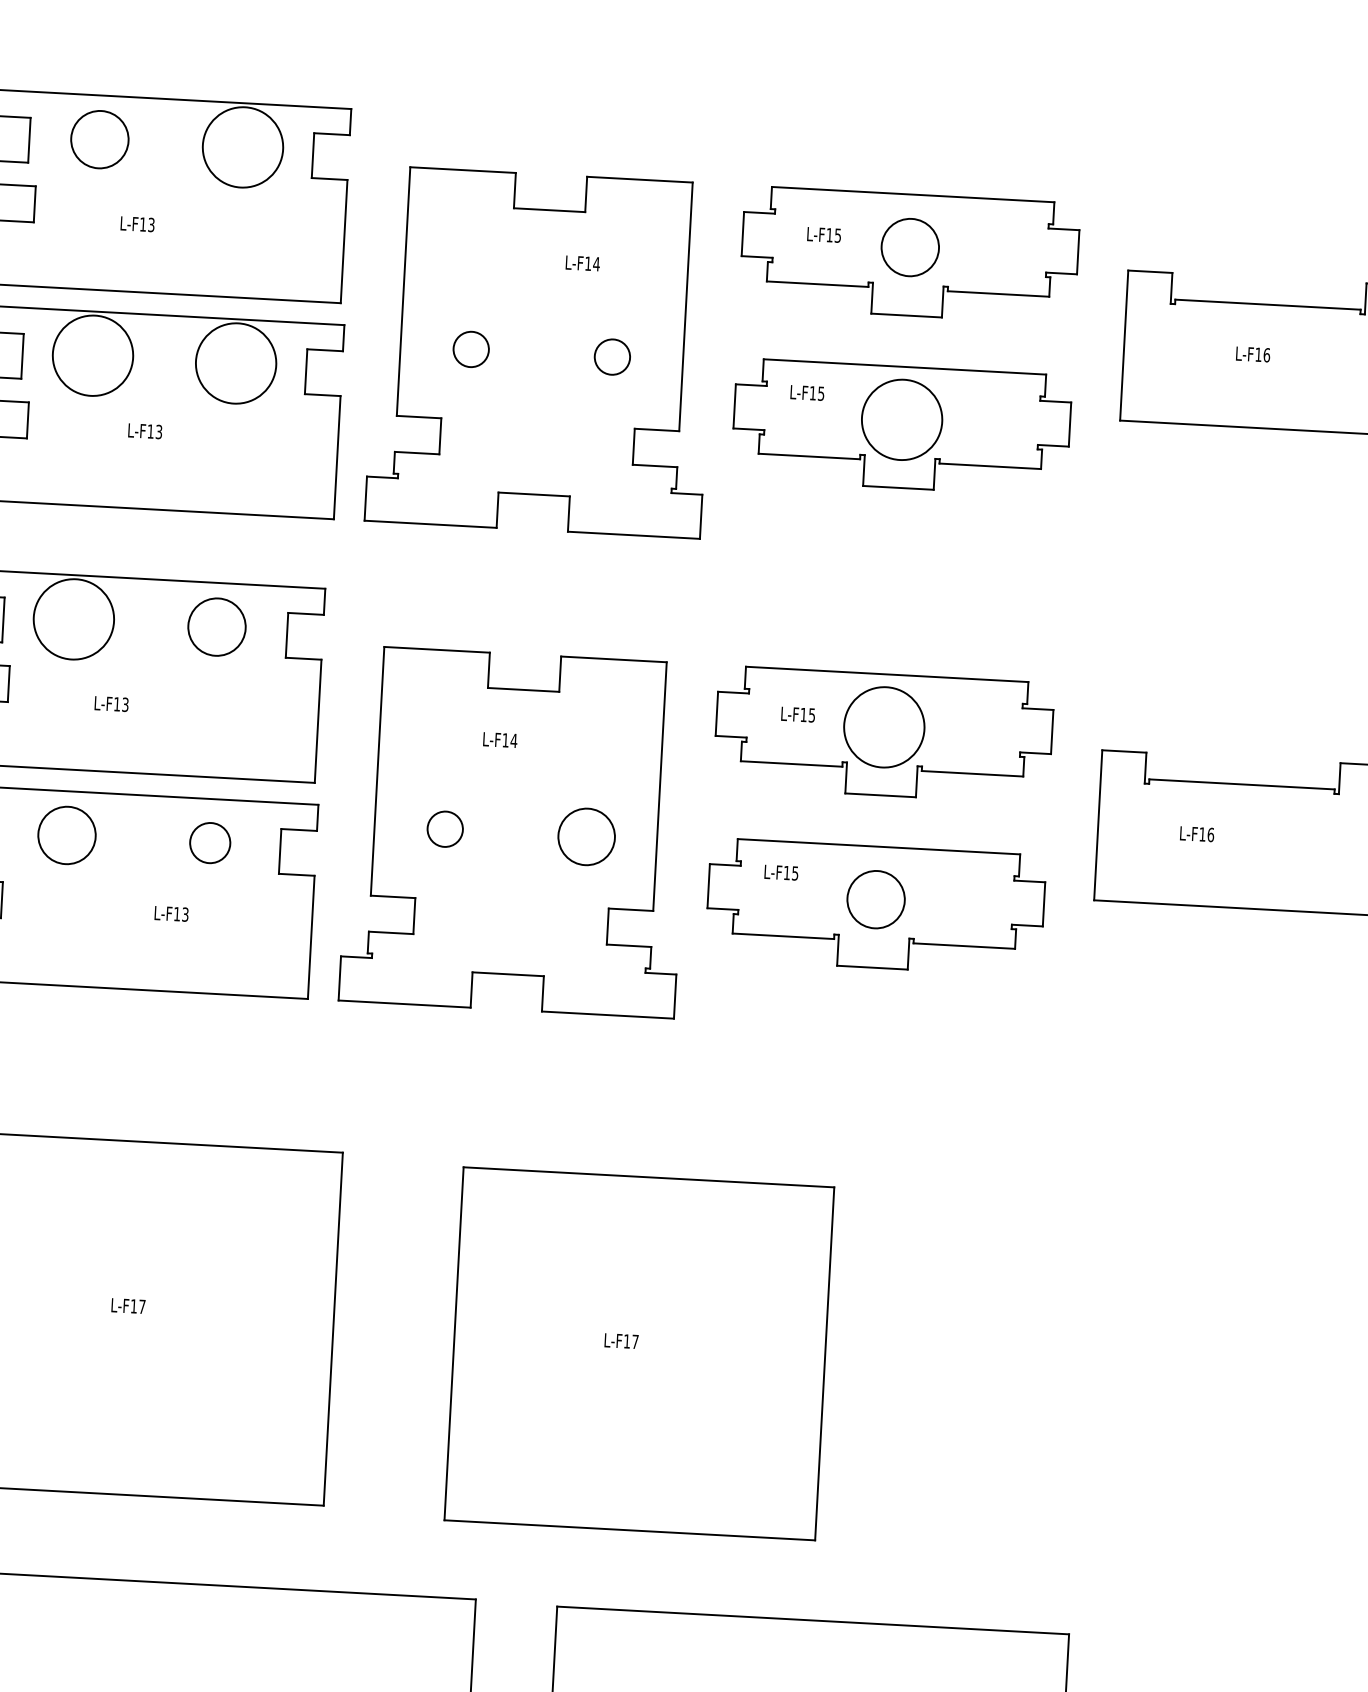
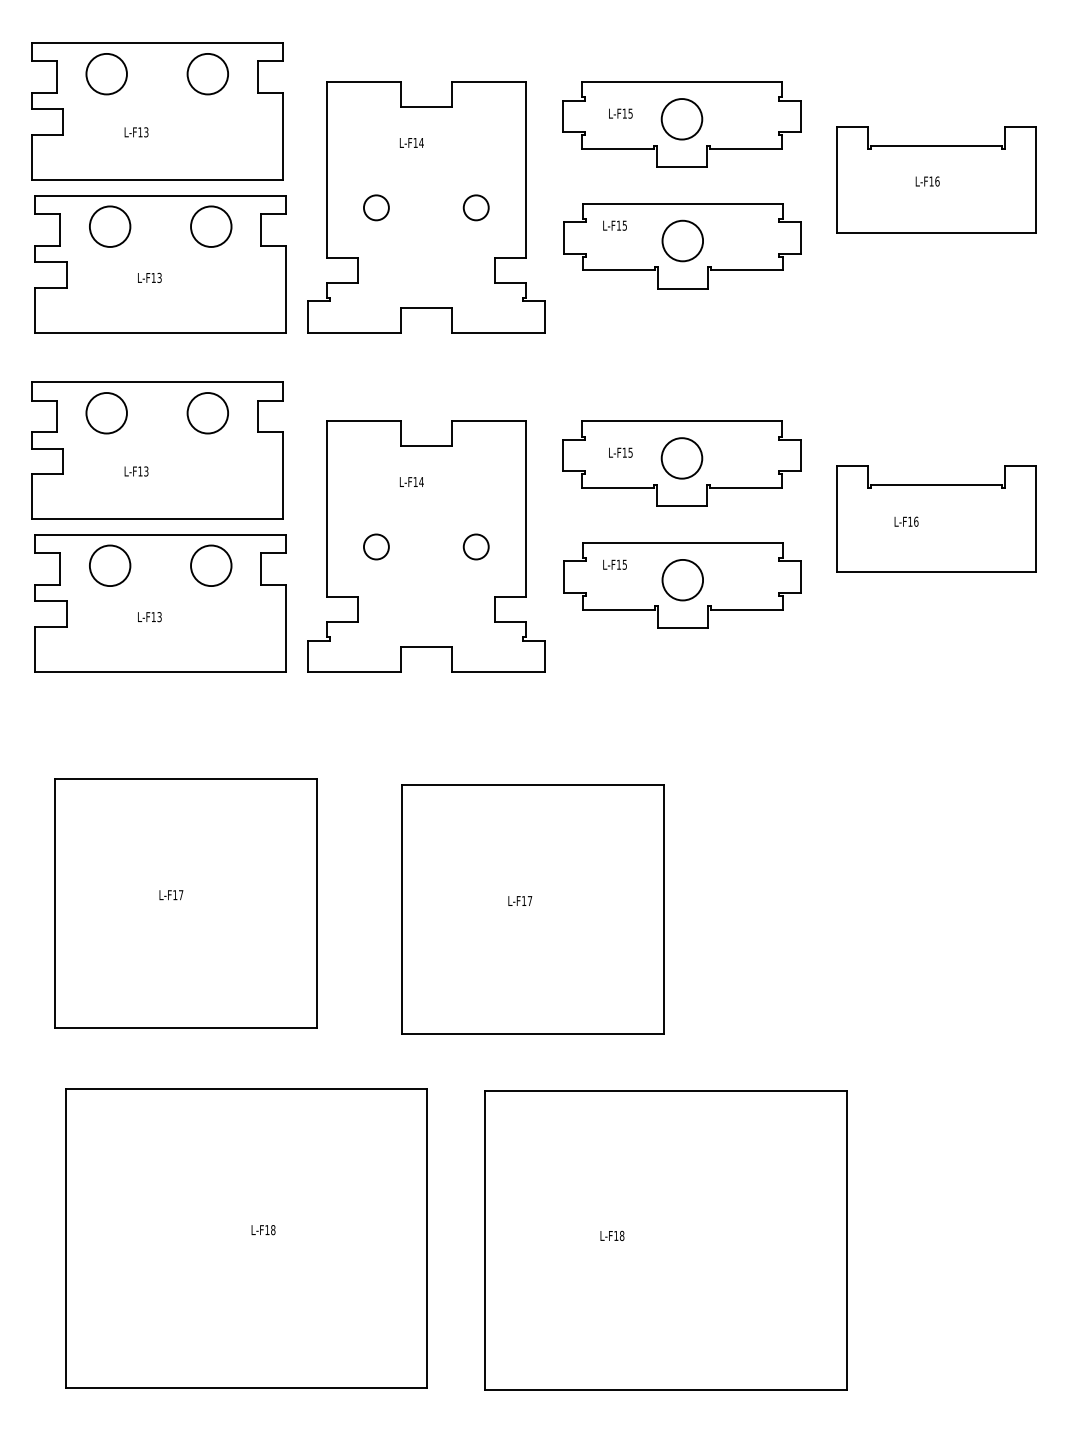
circle: (242, 146) -> (207, 73), size x0.71
text: (582, 262) -> (411, 142), moved
circle: (92, 355) -> (109, 226), size x0.71
circle: (236, 363) -> (211, 226), size x0.71
circle: (901, 419) -> (682, 240), size x0.71
circle: (73, 619) -> (106, 413), size x0.71
circle: (883, 727) -> (681, 458), size x0.71
circle: (585, 836) -> (475, 546), size x0.62
circle: (210, 842) -> (211, 565), size x1.43
text: (171, 914) -> (149, 617), moved

